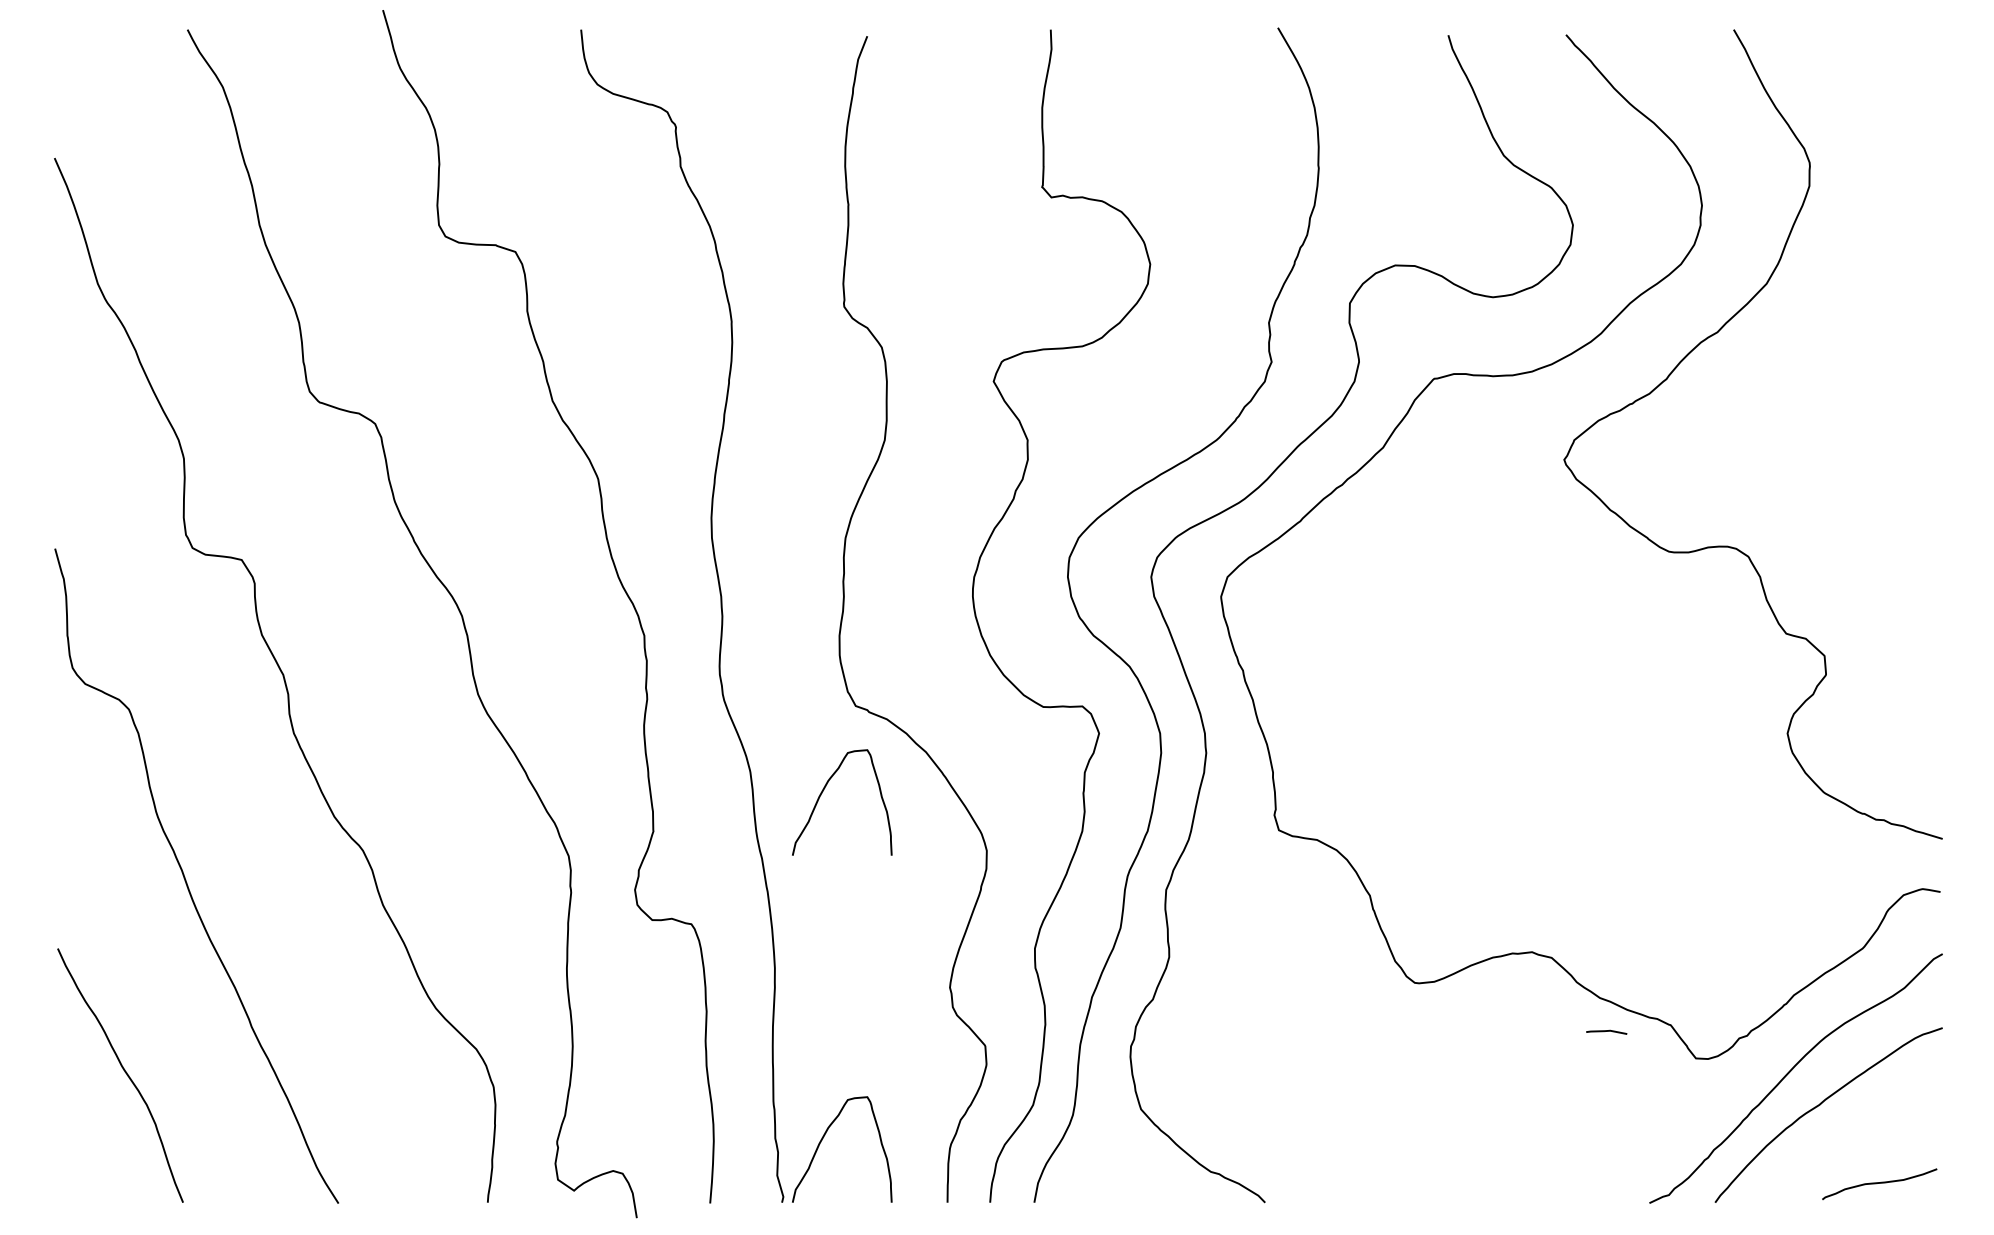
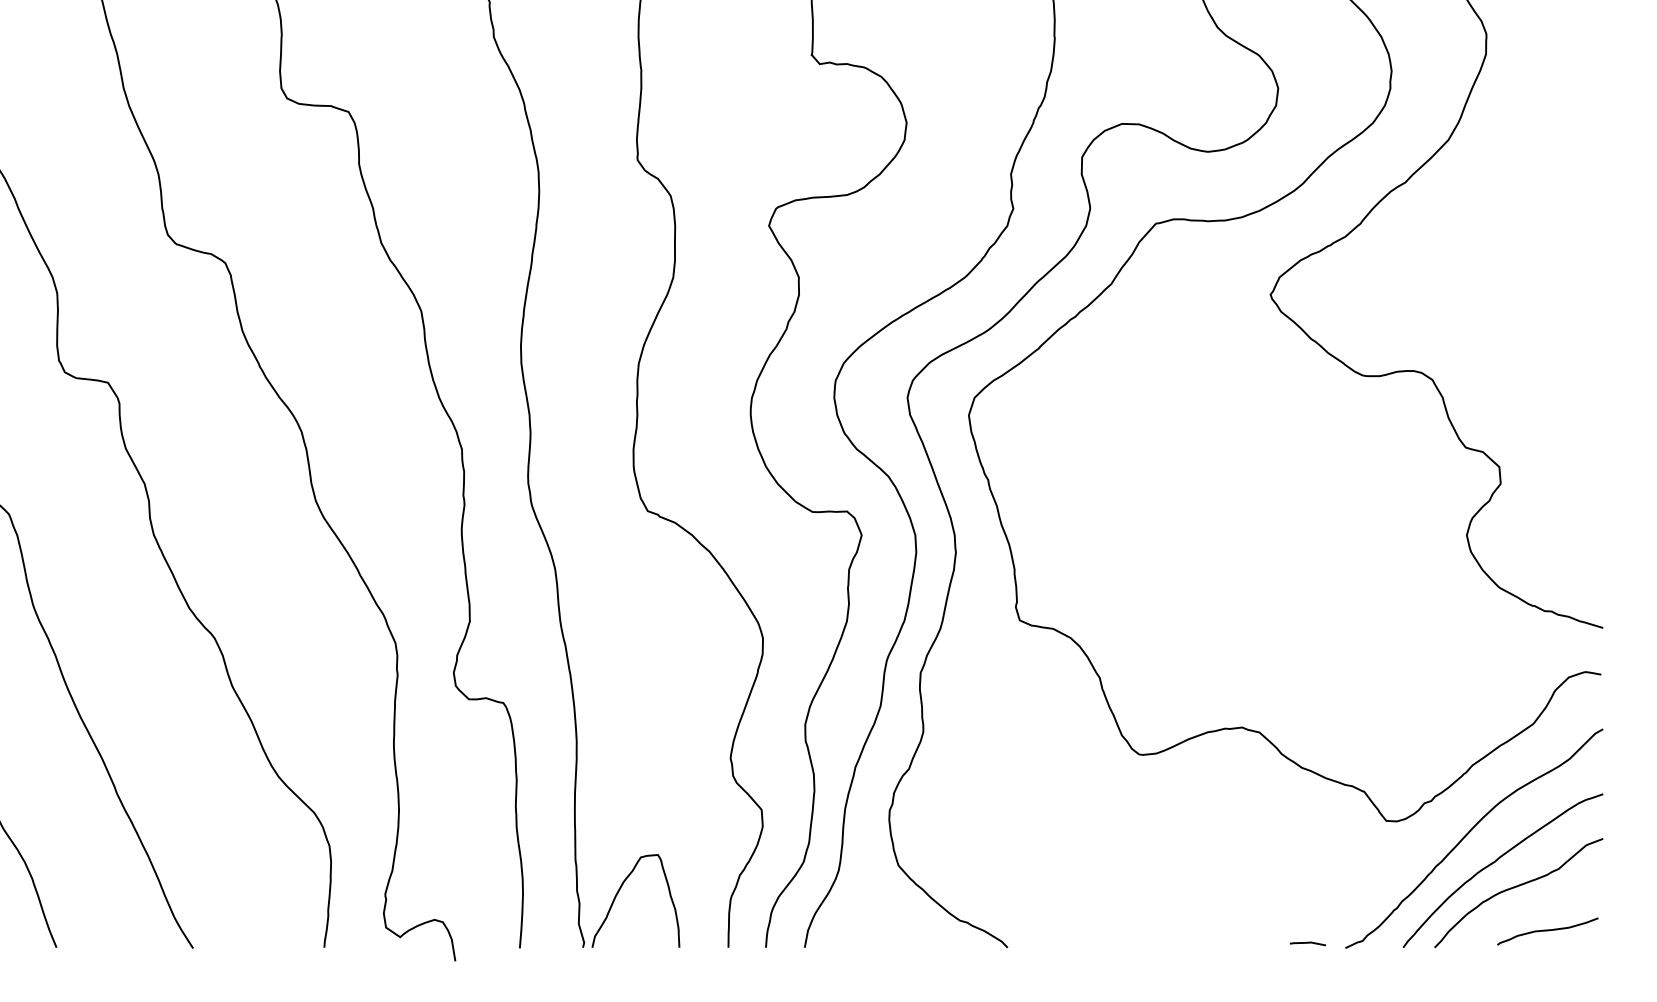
curve: (822, 793) -> (618, 588), removed
line: (1606, 1031) -> (1307, 943), moved
curve: (1843, 1134) -> (1516, 887), added

